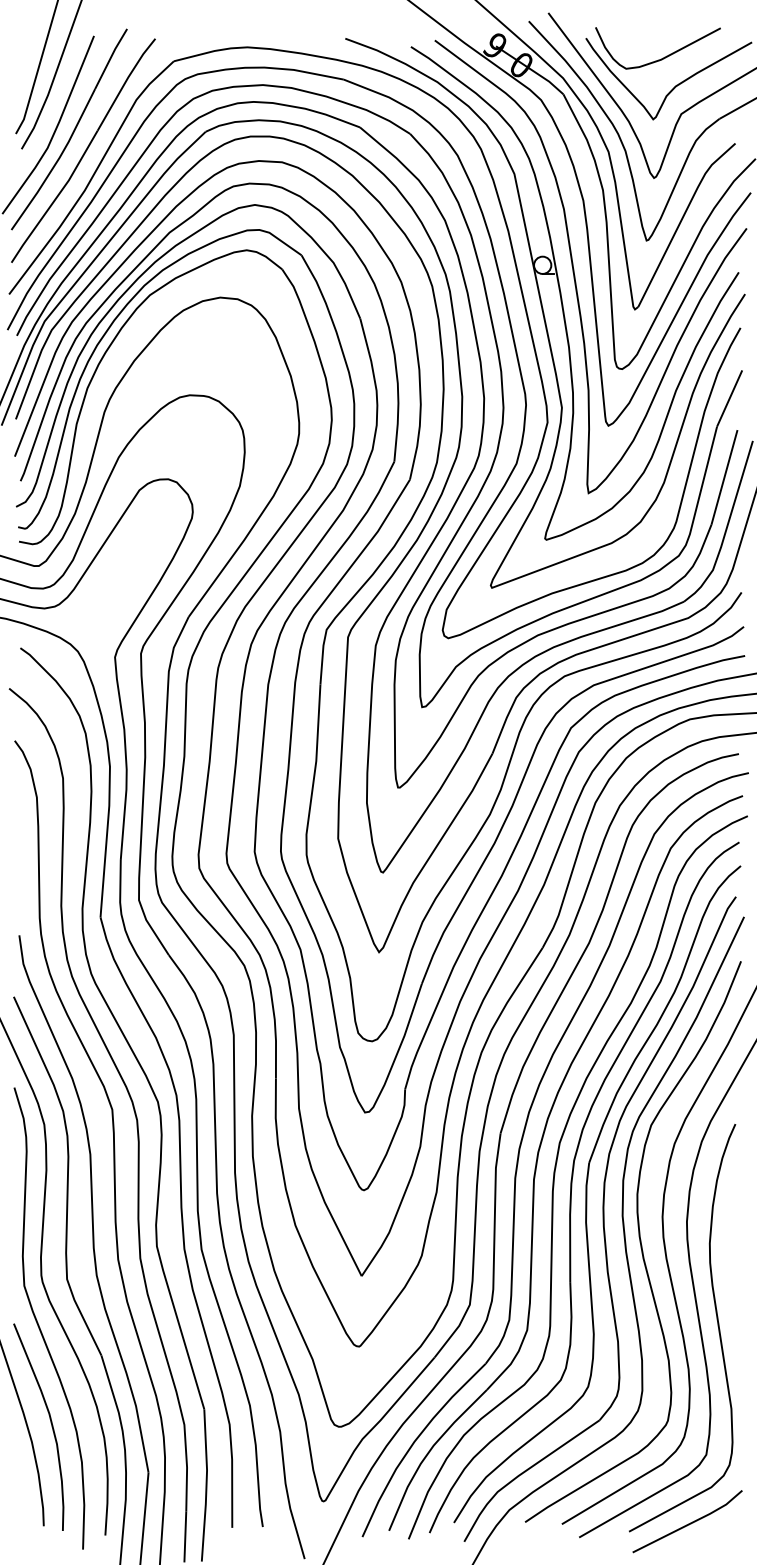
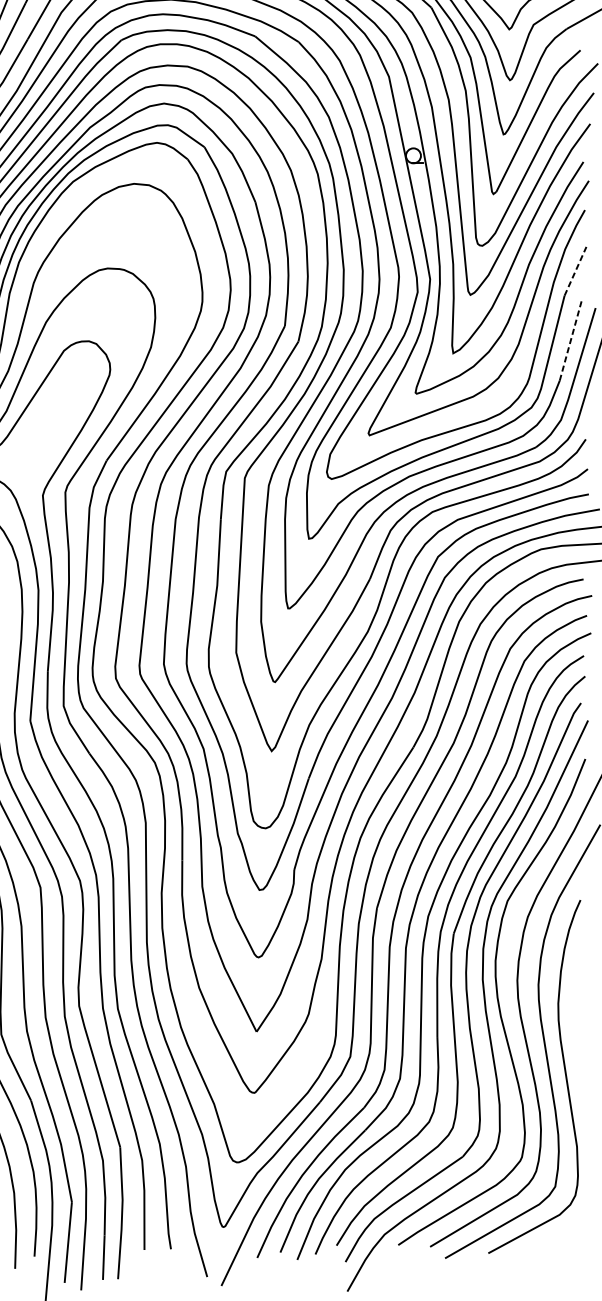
line: (729, 398) -> (575, 271), solid -> dashed
line: (724, 476) -> (571, 338), solid -> dashed
line: (688, 1523) -> (539, 1246), removed

